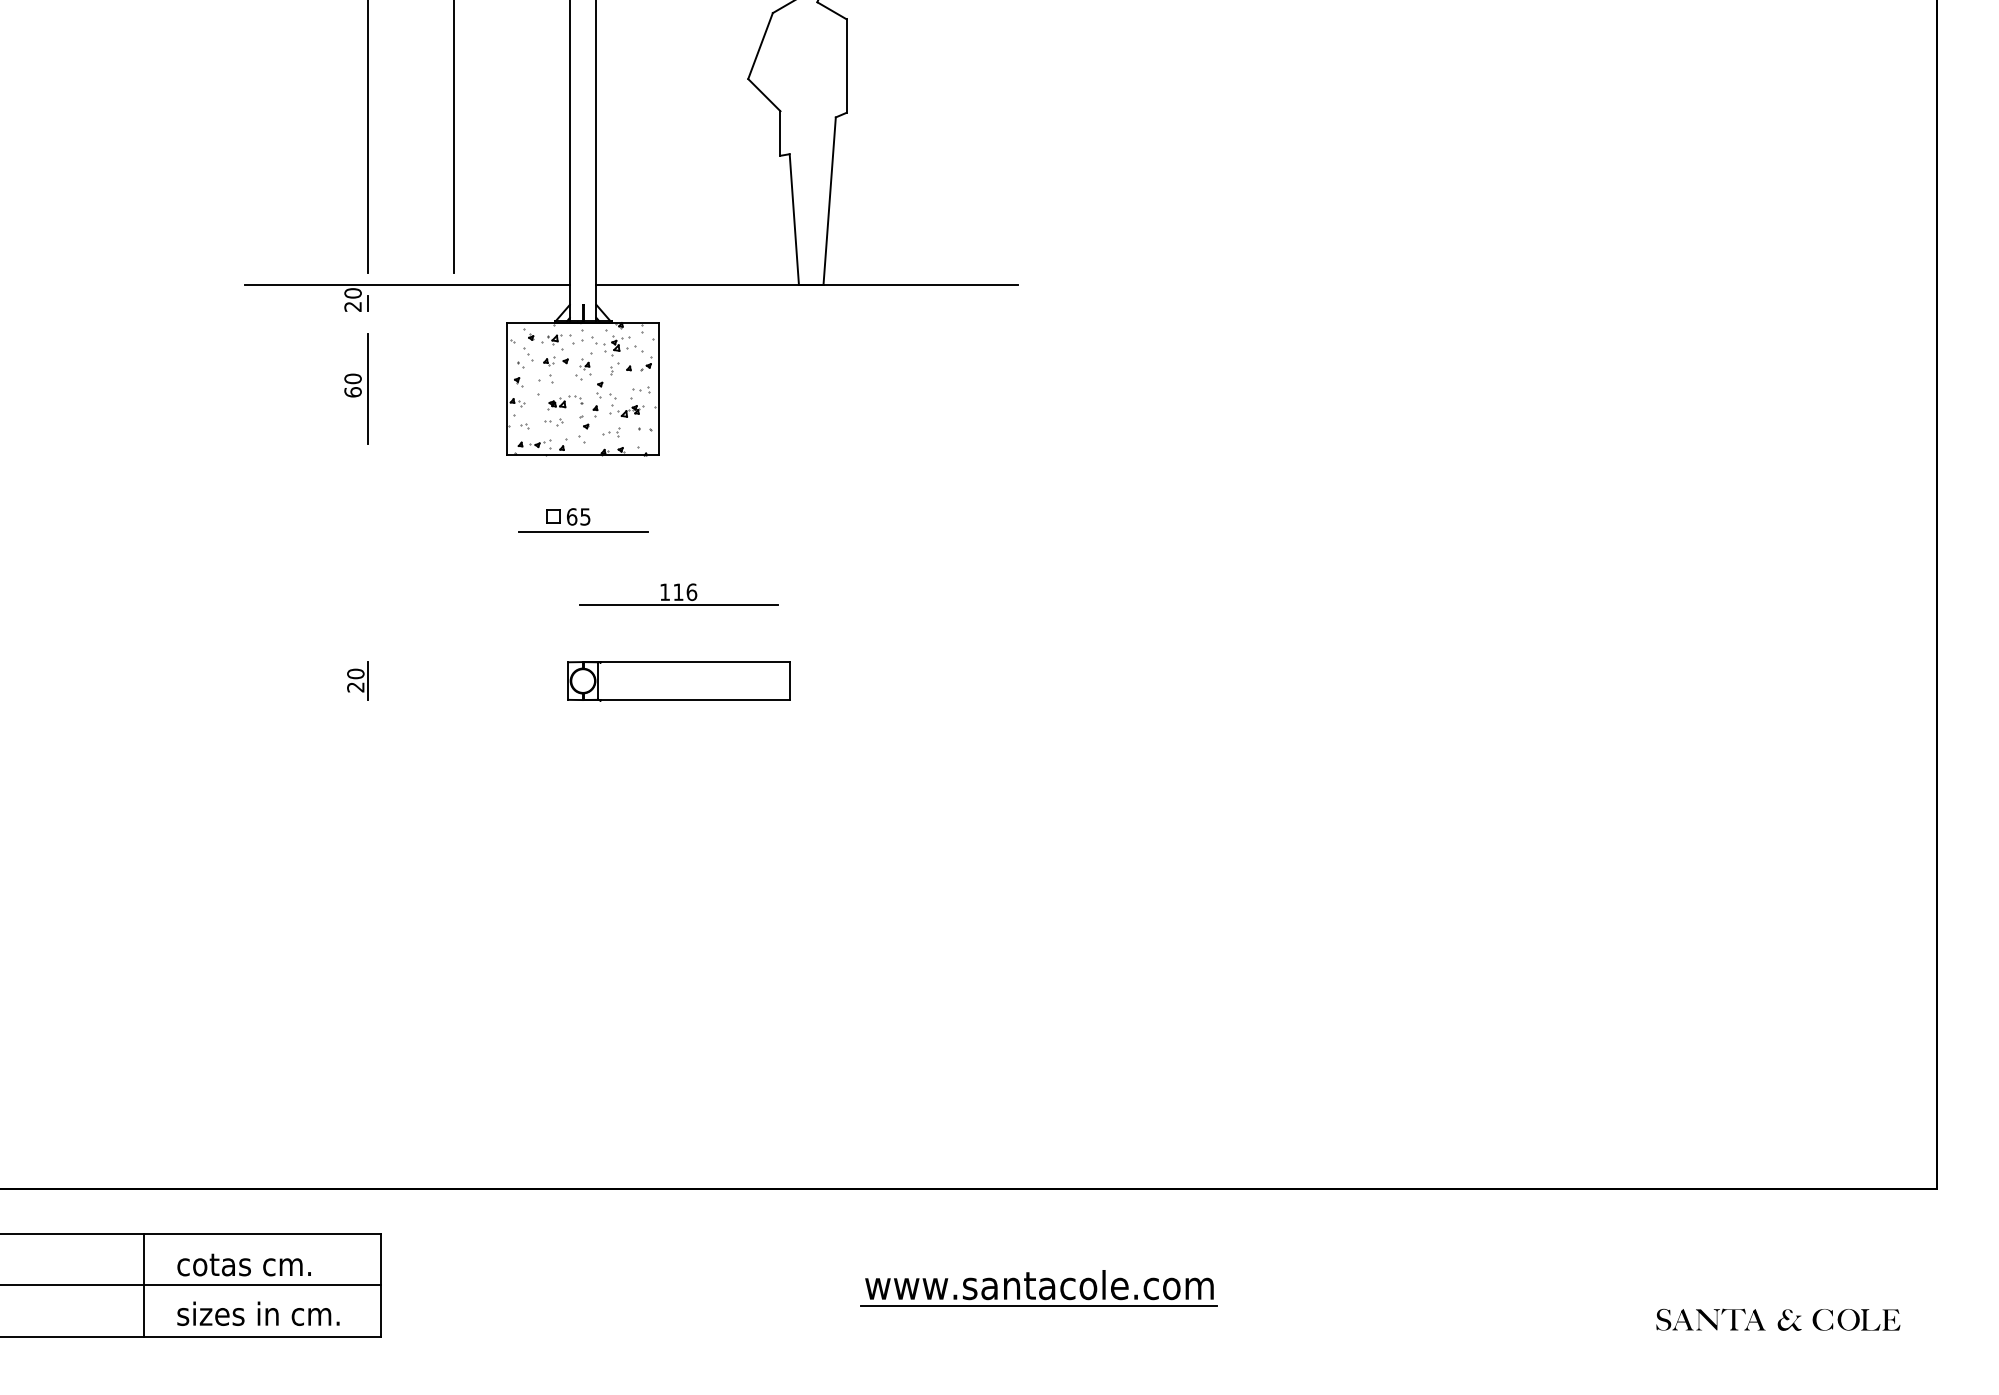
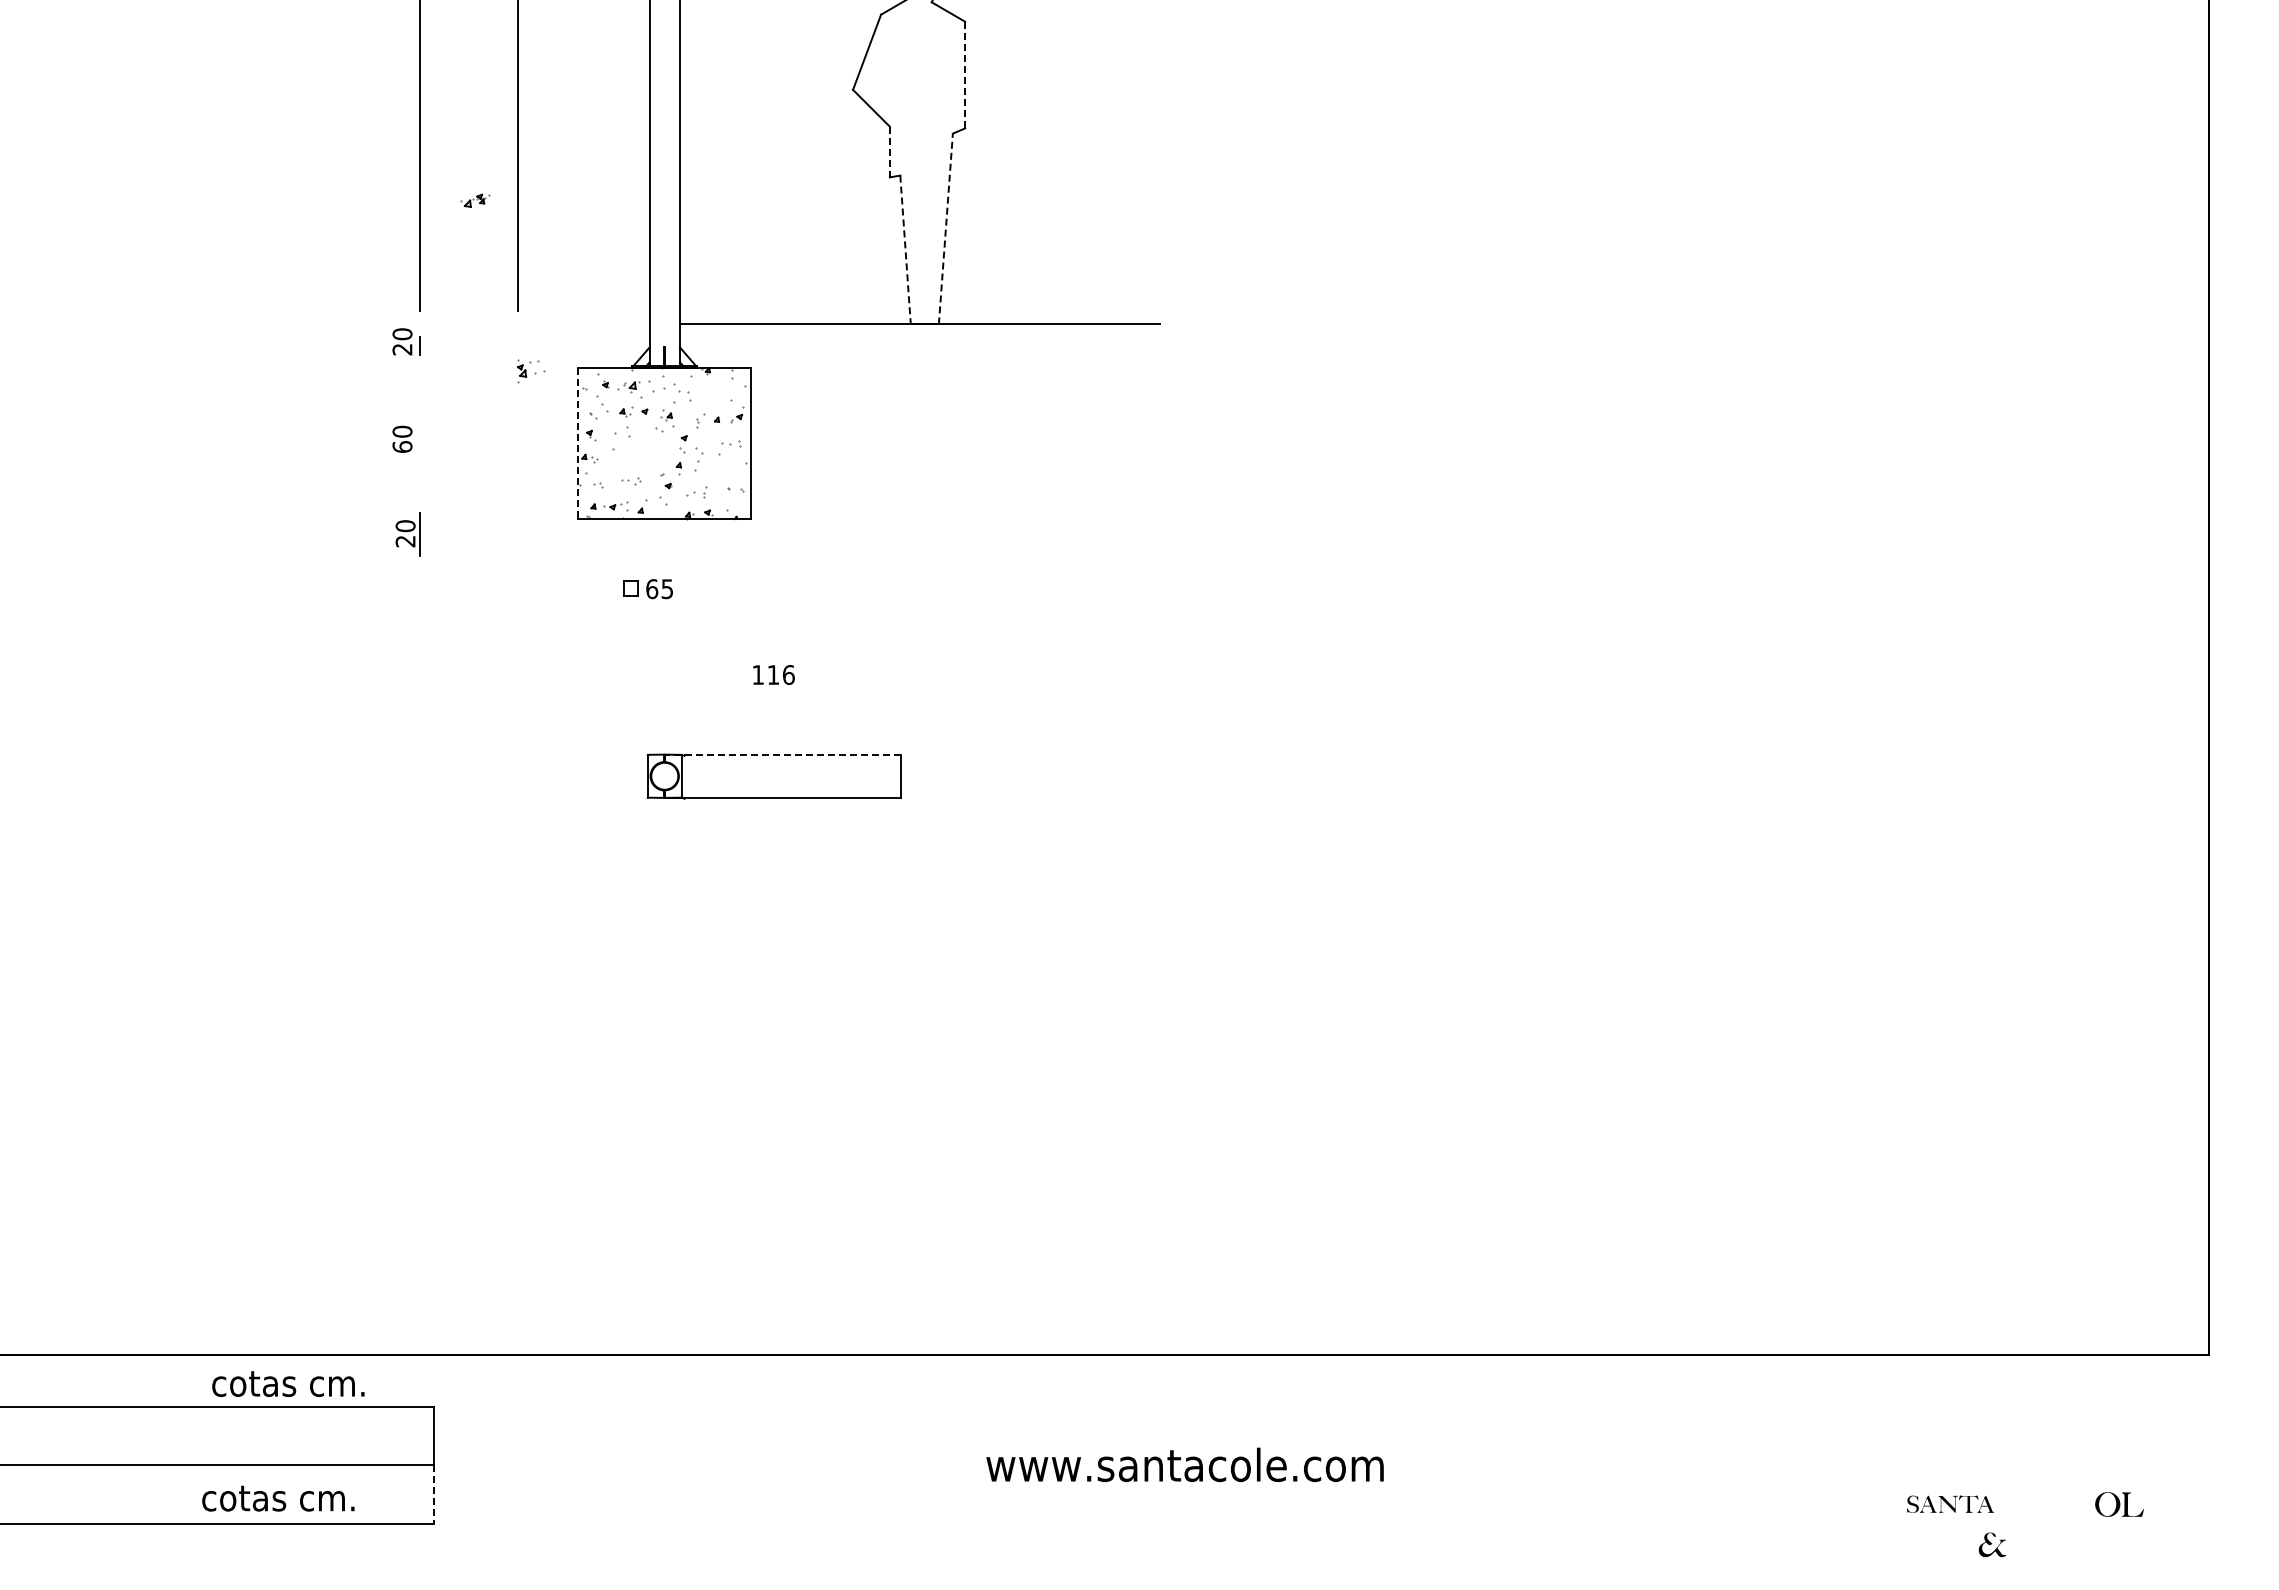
line: (846, 65) -> (965, 74), solid -> dashed
line: (780, 133) -> (889, 152), solid -> dashed
line: (829, 201) -> (945, 229), solid -> dashed
line: (794, 219) -> (905, 249), solid -> dashed
line: (407, 284) -> (464, 324), removed
part: (624, 346) -> (531, 371), moved
line: (367, 389) -> (419, 443), removed
line: (507, 389) -> (578, 443), solid -> dashed
part: (565, 402) -> (644, 458), removed
part: (631, 411) -> (475, 200), moved
line: (582, 532) -> (664, 606), removed
line: (678, 604) -> (773, 689), removed
line: (686, 661) -> (782, 754), solid -> dashed
part: (357, 681) -> (407, 534), moved
text: (244, 1264) -> (288, 1383), moved
line: (143, 1284) -> (163, 1464), removed
line: (1038, 1305) -> (1184, 1488), removed
line: (381, 1311) -> (434, 1495), solid -> dashed
text: (258, 1313) -> (294, 1497), sizes in cm. -> cotas cm.
part: (1710, 1318) -> (1950, 1503), size x0.7
part: (1788, 1319) -> (1991, 1544), moved
fill: (1823, 1319) -> (2078, 1504), removed
fill: (1891, 1319) -> (2156, 1504), removed

